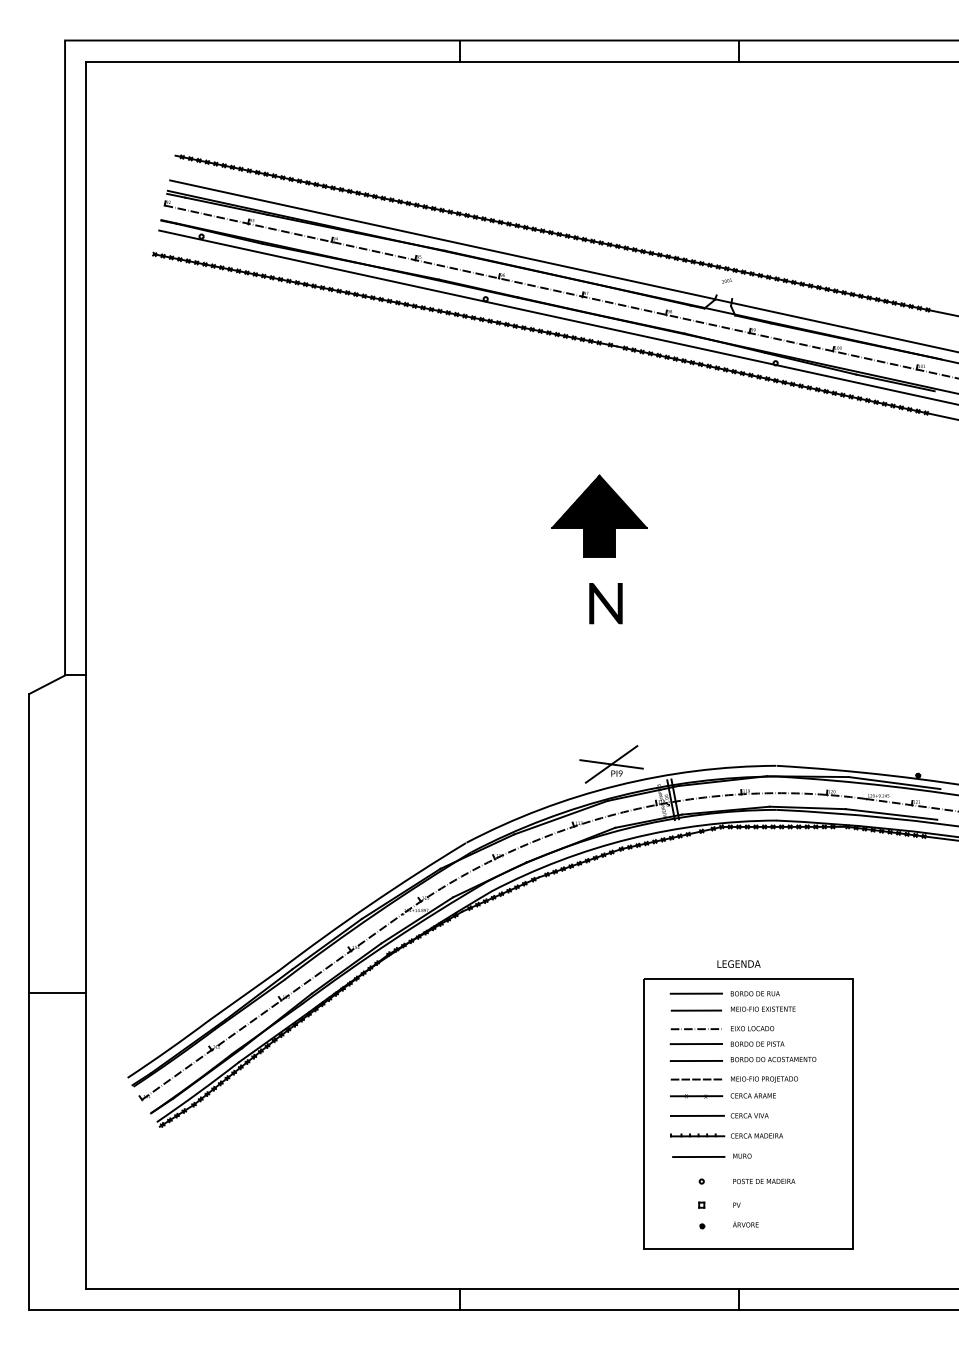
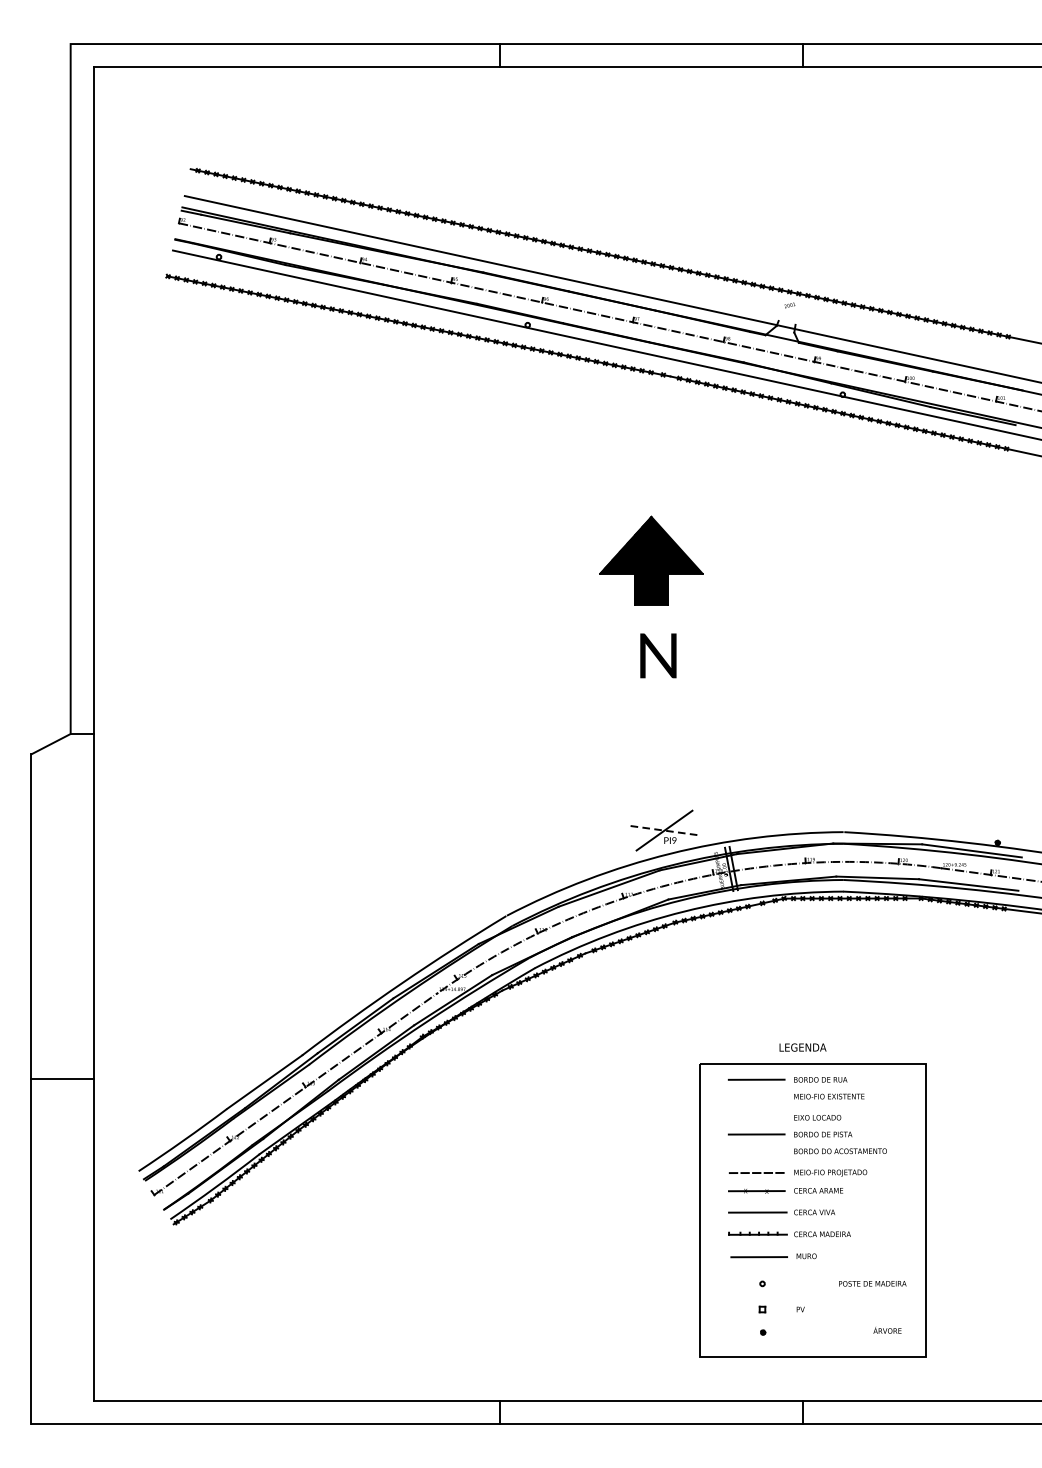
line: (611, 764) -> (664, 830), solid -> dashed
line: (696, 1010) -> (756, 1098), removed
line: (696, 1029) -> (756, 1118), removed
line: (696, 1060) -> (756, 1152), removed
text: (764, 1181) -> (873, 1283), moved
text: (745, 1224) -> (887, 1330), moved

